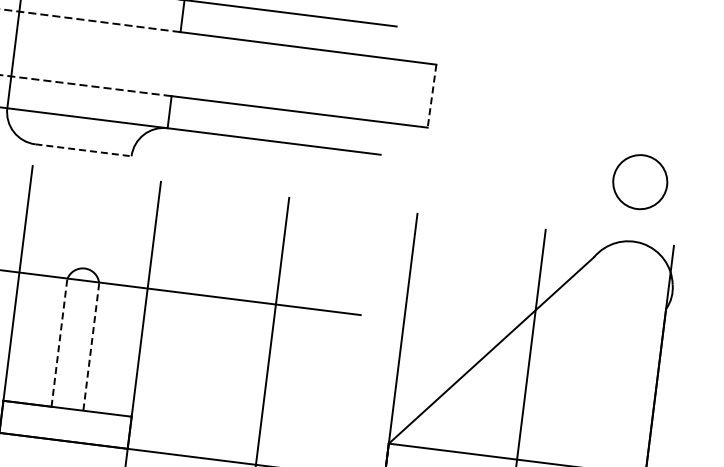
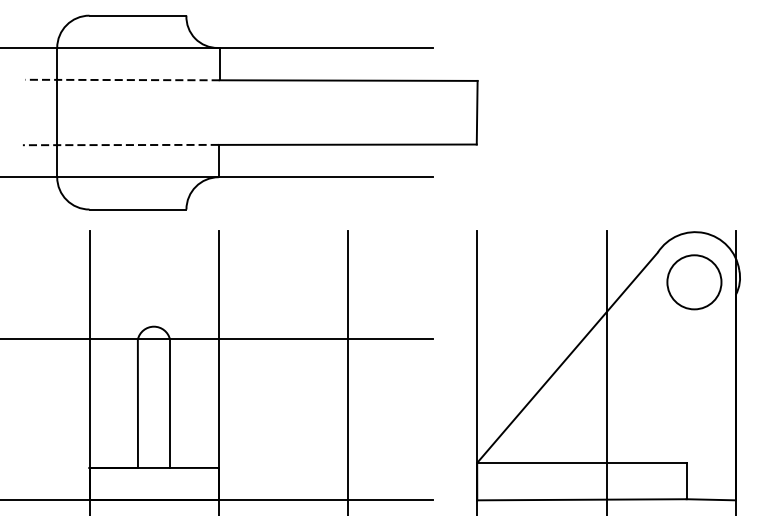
line: (432, 95) -> (477, 112), dashed -> solid
line: (84, 150) -> (138, 209), dashed -> solid
circle: (640, 182) -> (694, 282), moved
line: (59, 342) -> (137, 403), dashed -> solid
line: (91, 347) -> (170, 404), dashed -> solid

